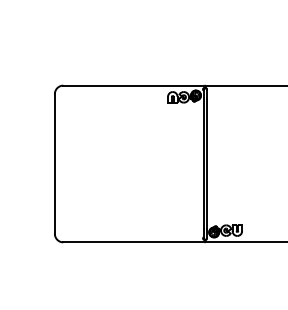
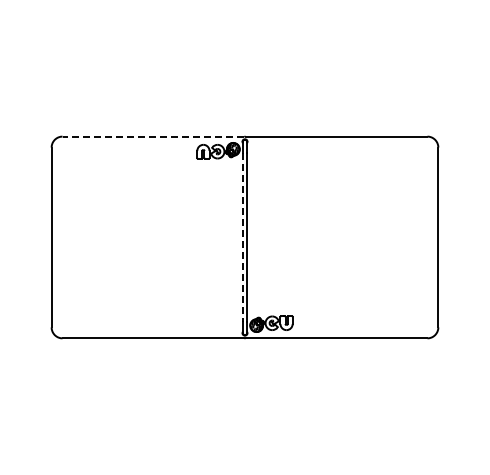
line: (134, 85) -> (153, 136), solid -> dashed
line: (203, 164) -> (242, 237), solid -> dashed

